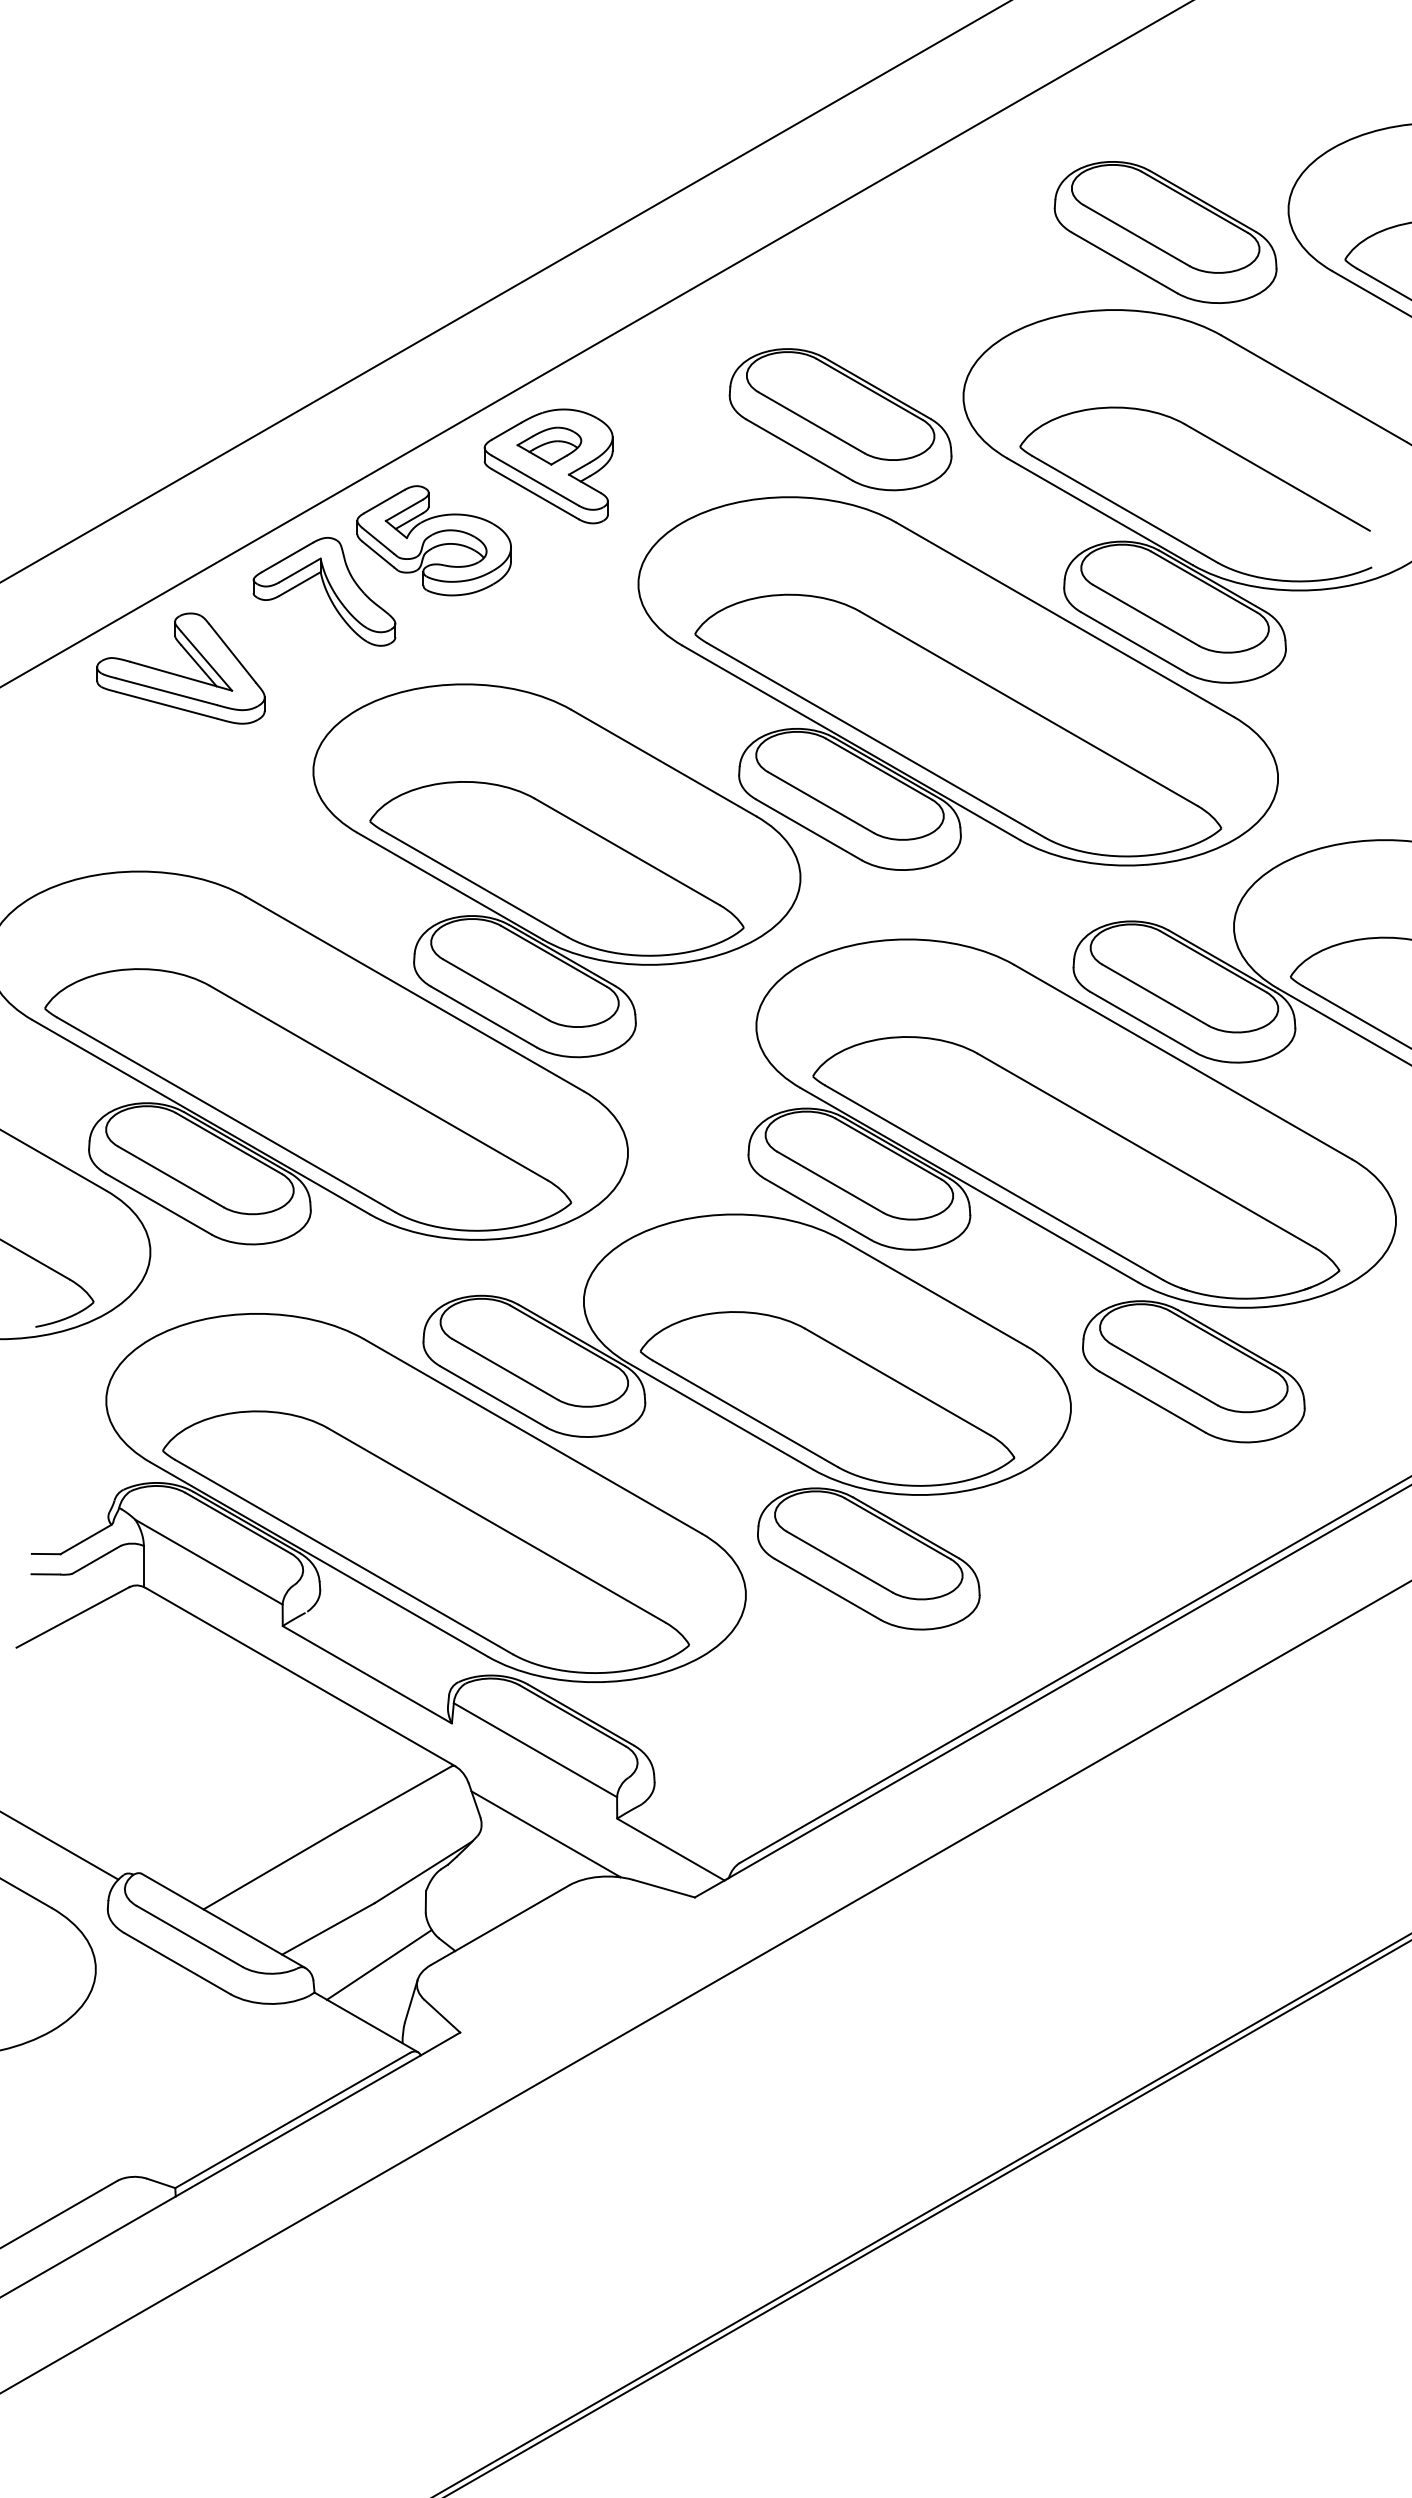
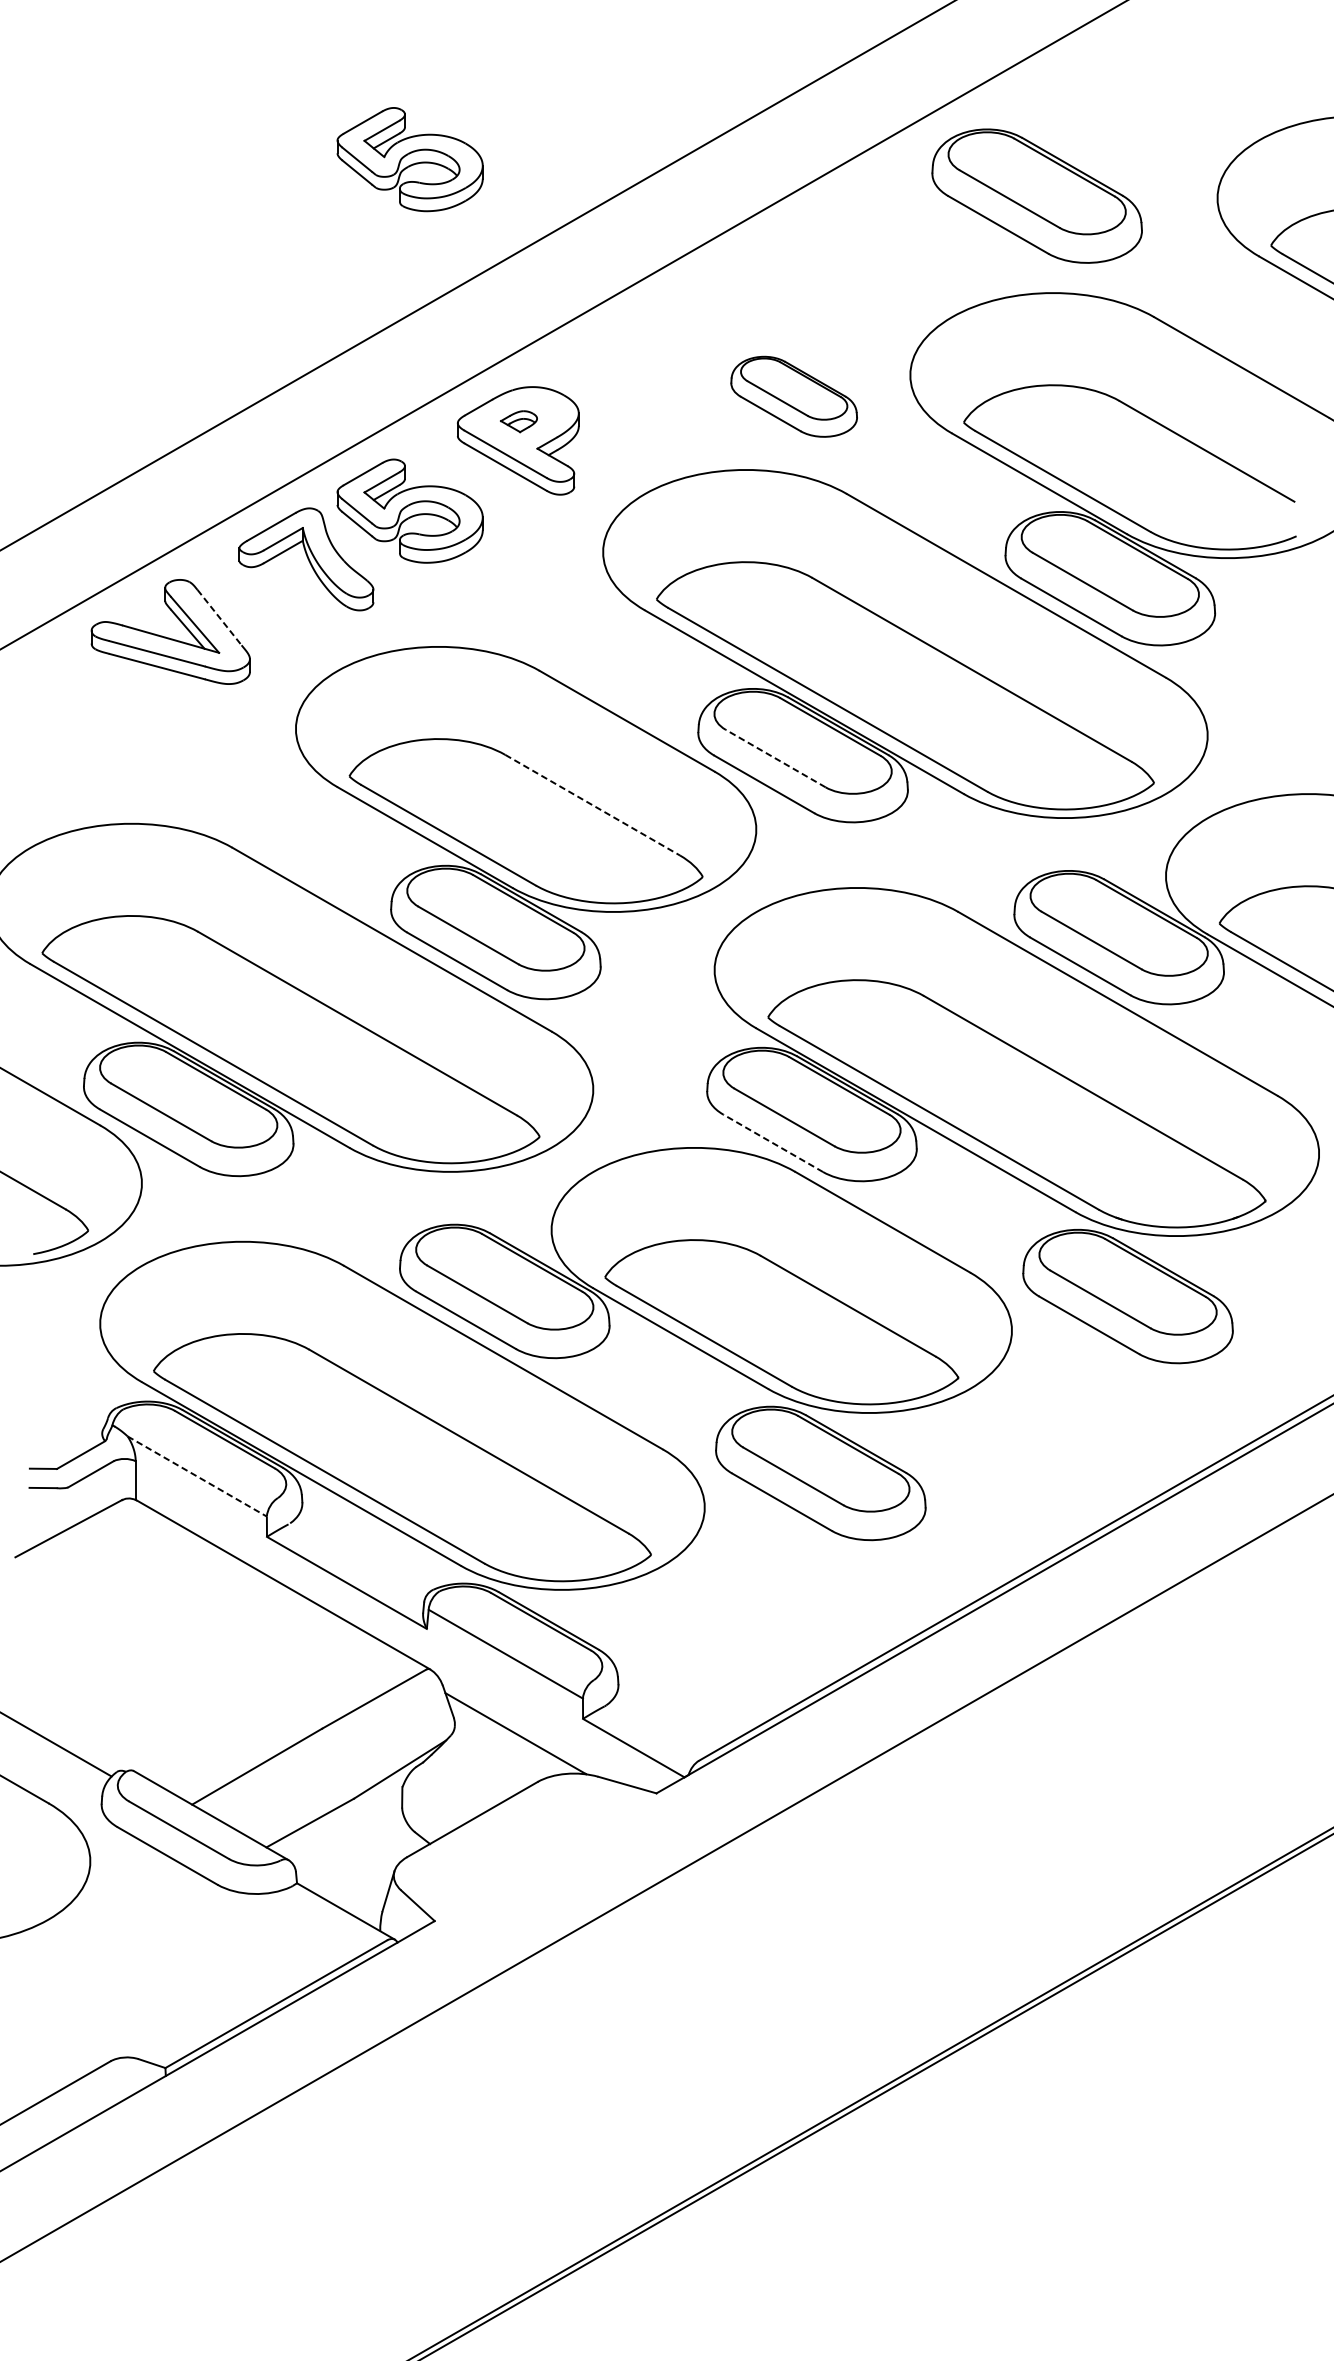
part: (433, 168) -> (409, 159), added
part: (1165, 232) -> (1037, 196), moved
part: (840, 419) -> (794, 396), size x0.6
part: (549, 445) -> (519, 421), size x0.6
line: (232, 653) -> (219, 617), solid -> dashed
line: (821, 802) -> (776, 758), solid -> dashed
line: (627, 851) -> (592, 804), solid -> dashed
line: (818, 1209) -> (773, 1143), solid -> dashed
line: (209, 1562) -> (197, 1476), solid -> dashed
line: (379, 1964) -> (358, 1856), removed

